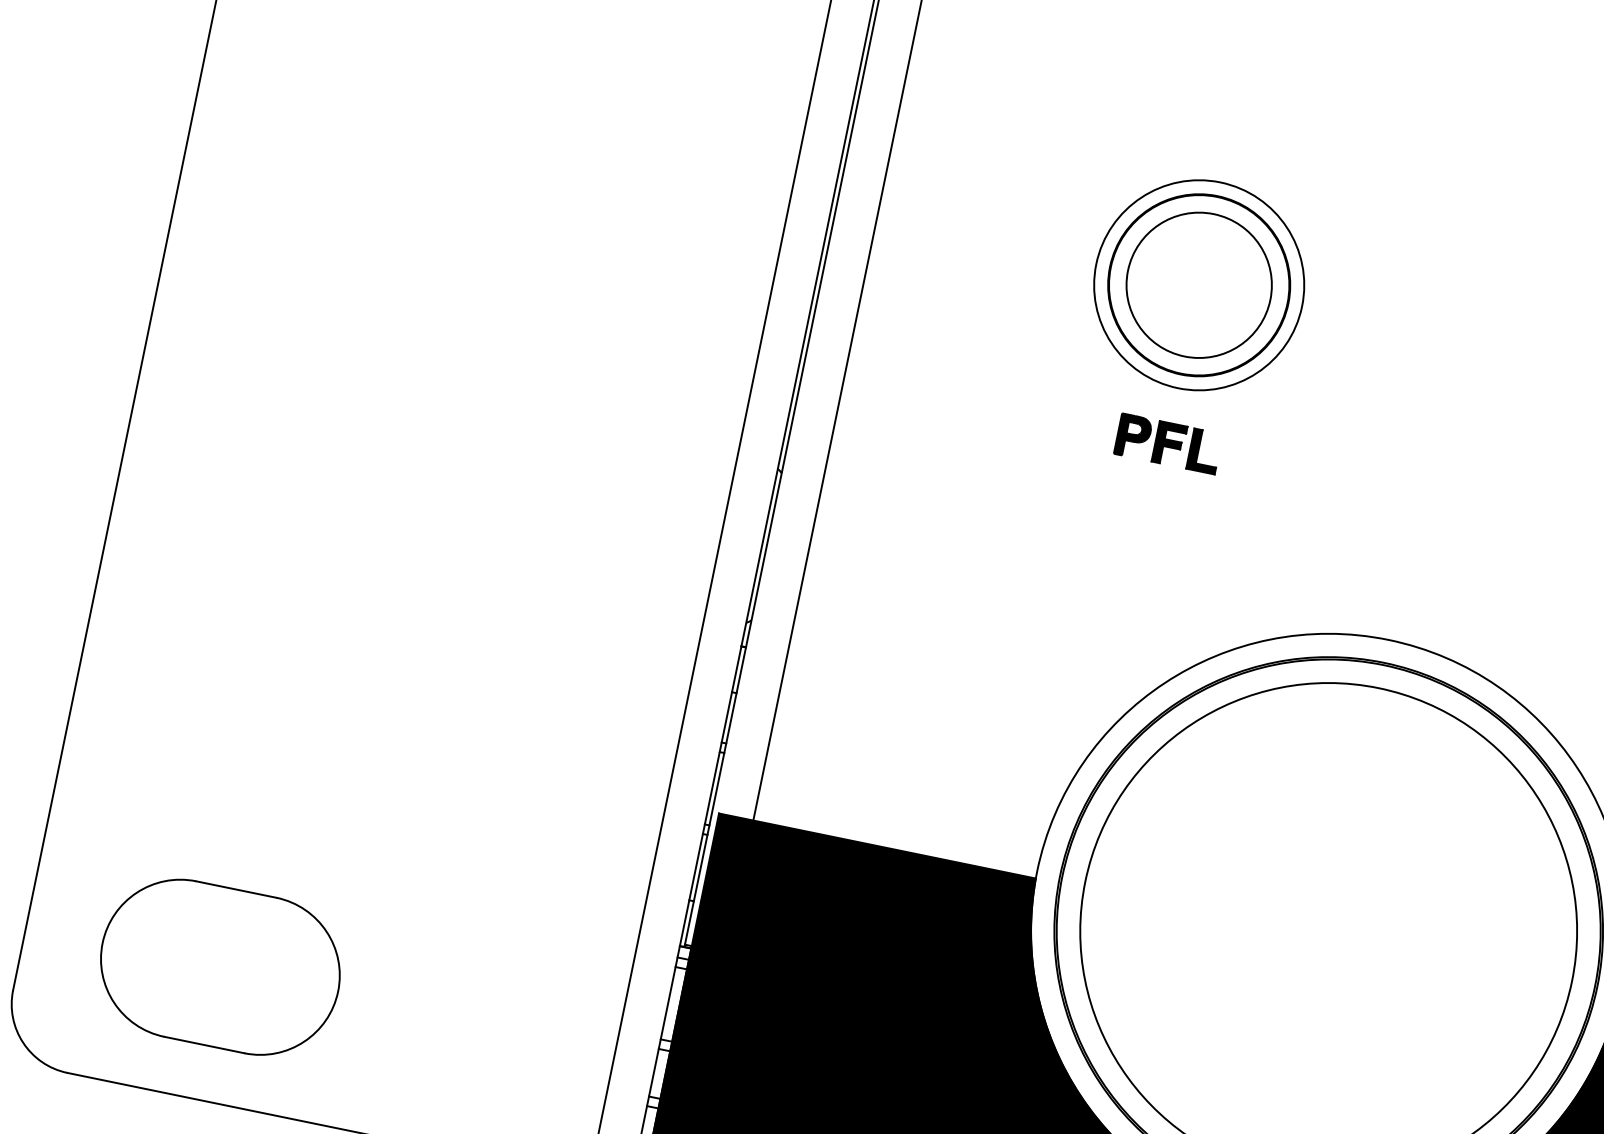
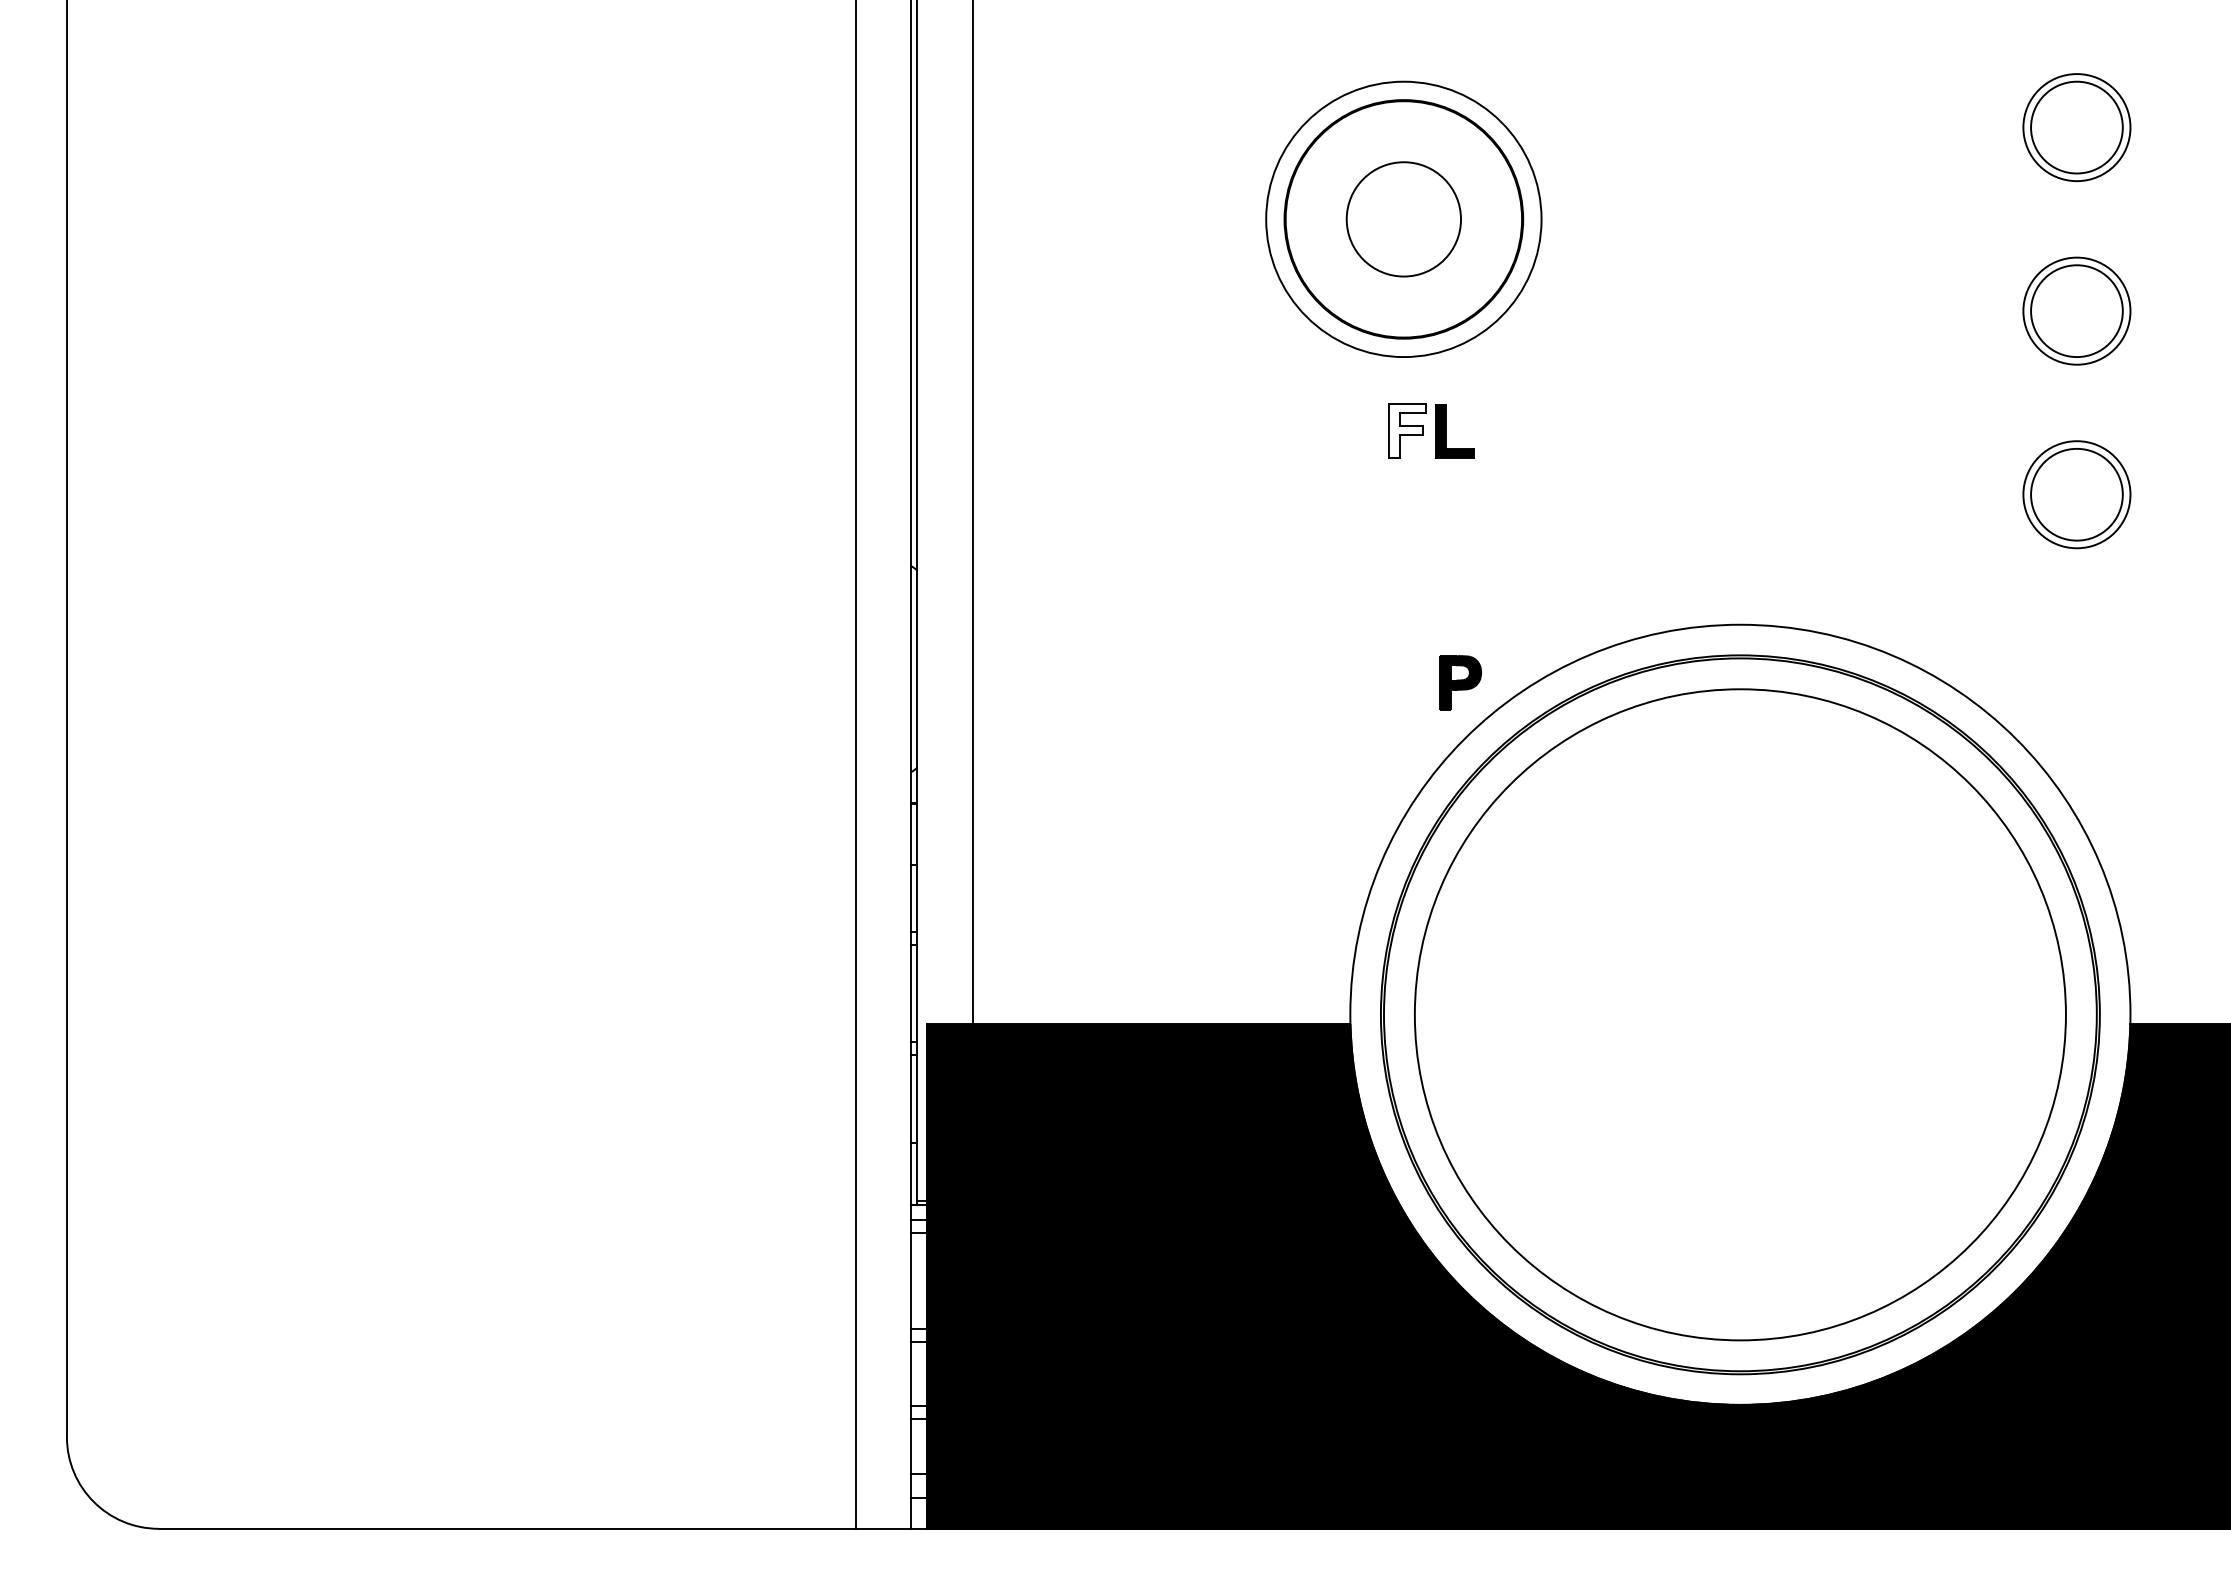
circle: (1198, 285) -> (1403, 219), size x0.6
part: (1133, 436) -> (1460, 682), moved
fill: (1169, 444) -> (1407, 431), removed
part: (220, 966) -> (326, 1352), removed

